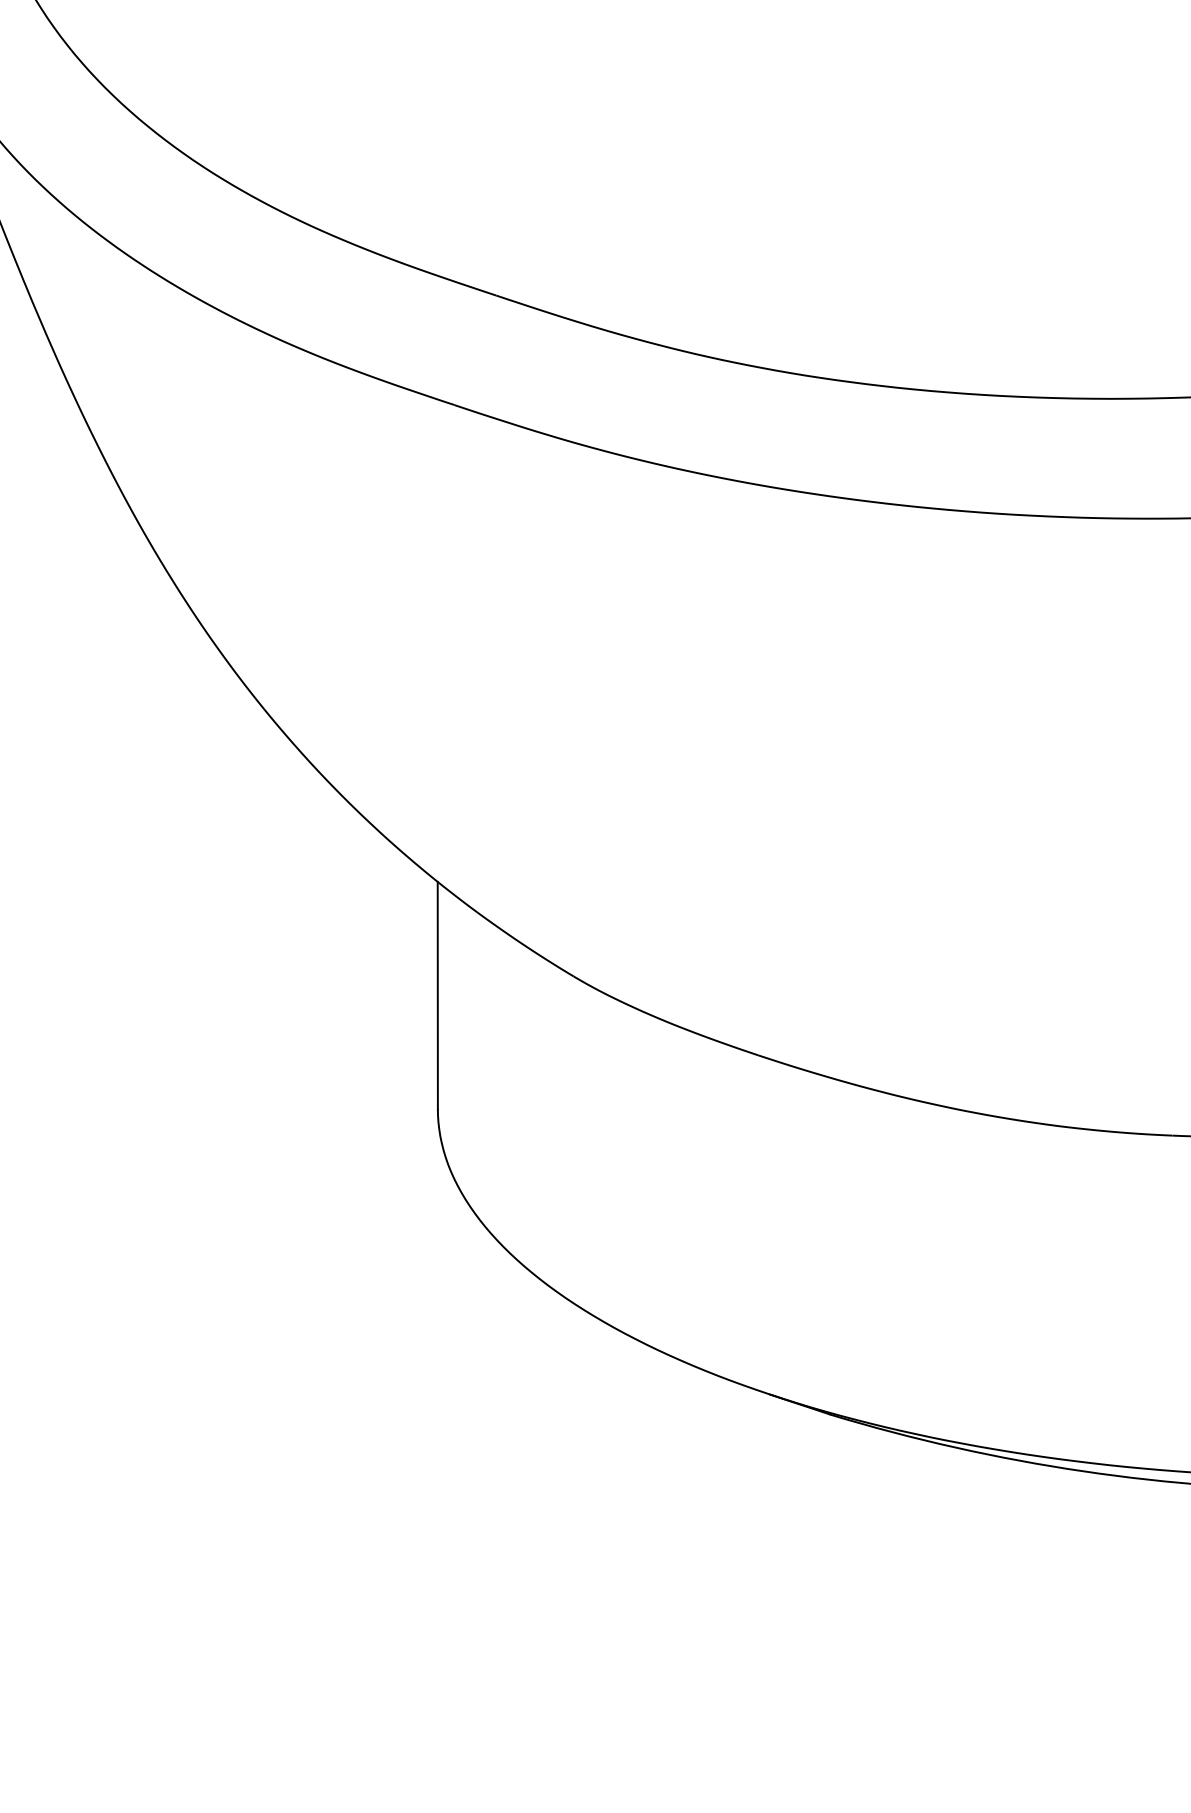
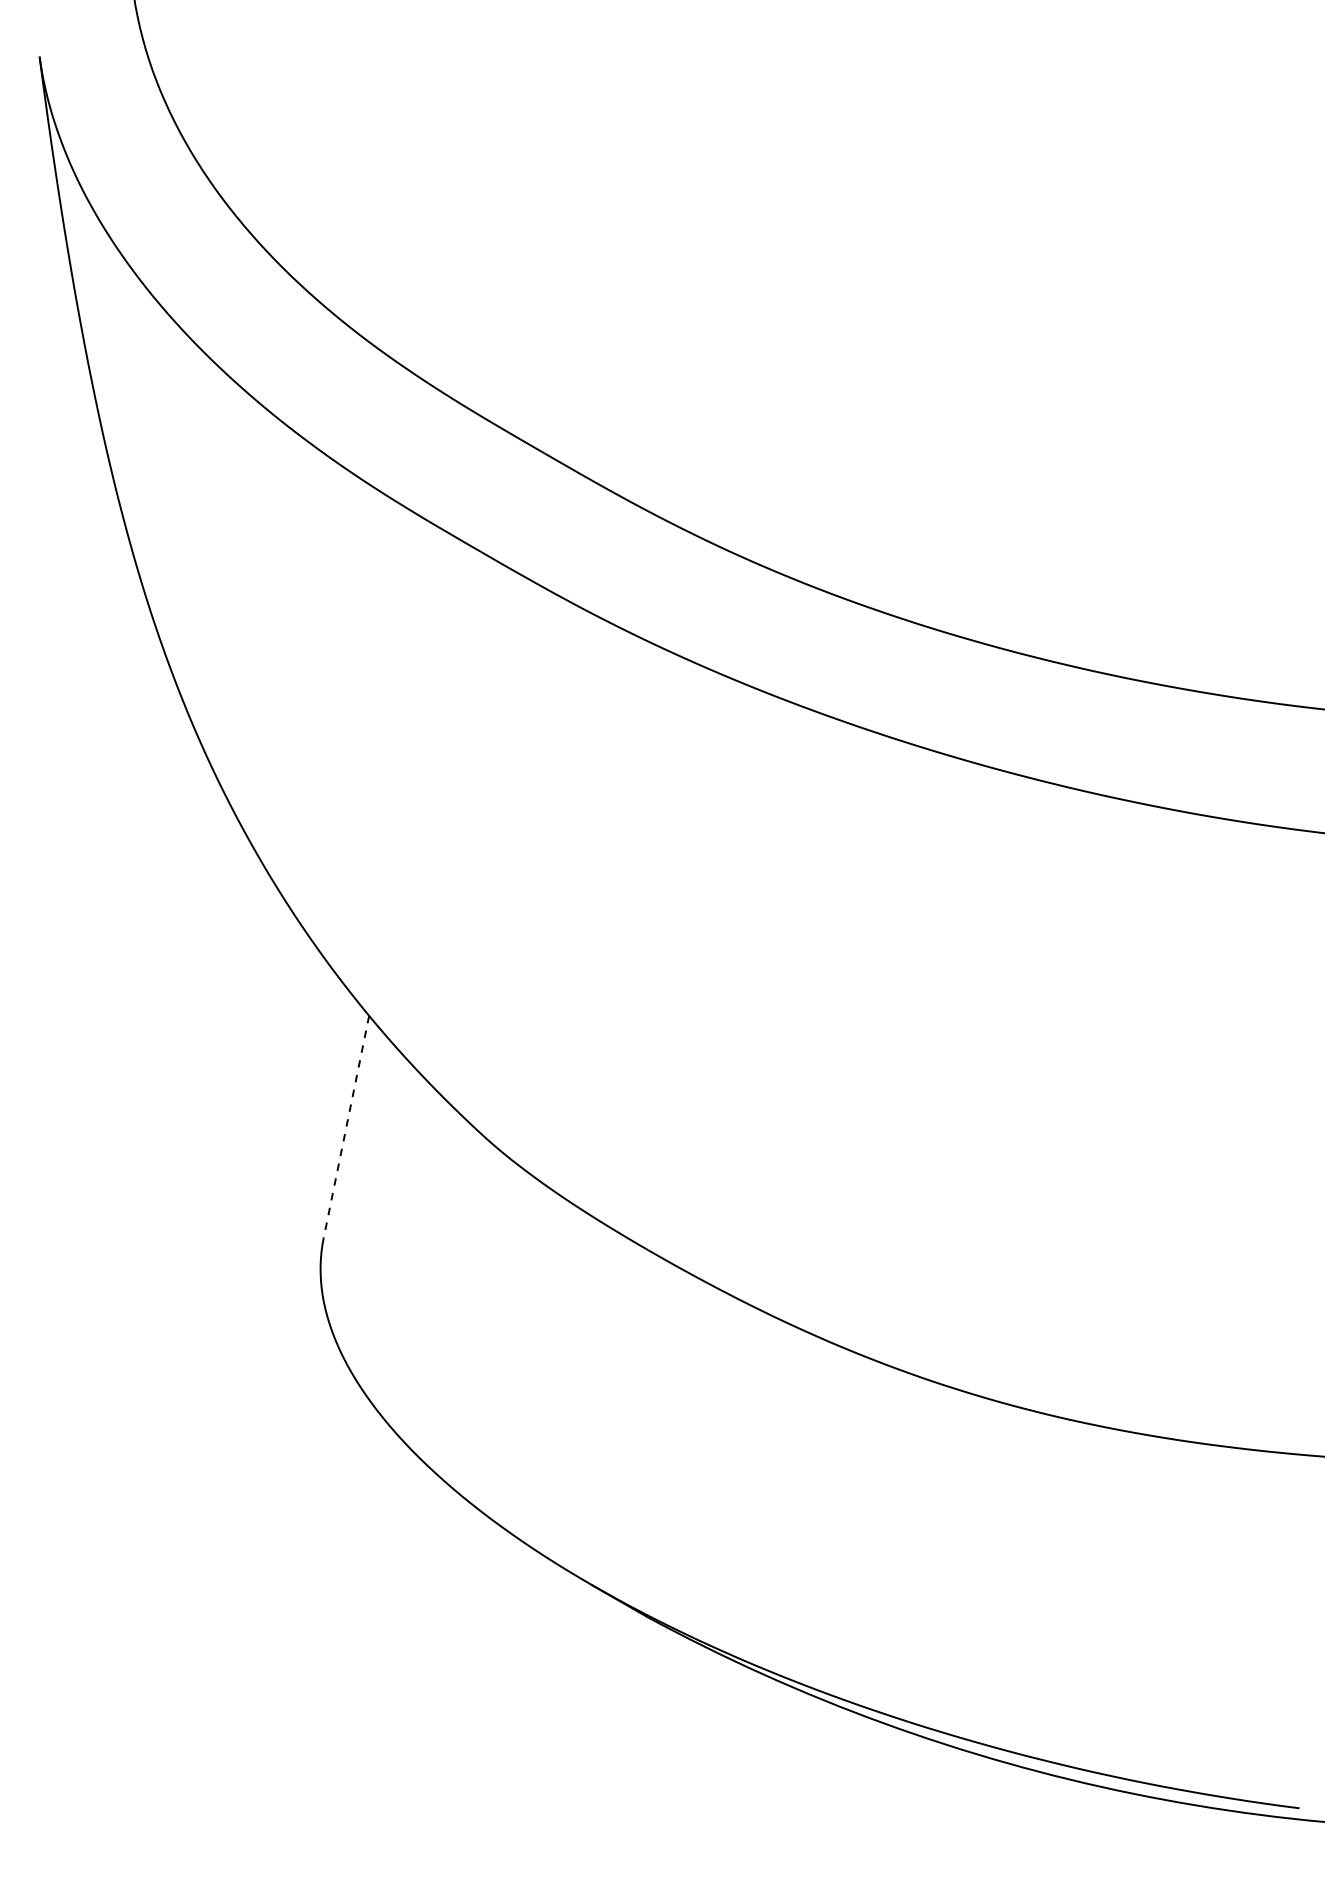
line: (437, 995) -> (346, 1127), solid -> dashed

